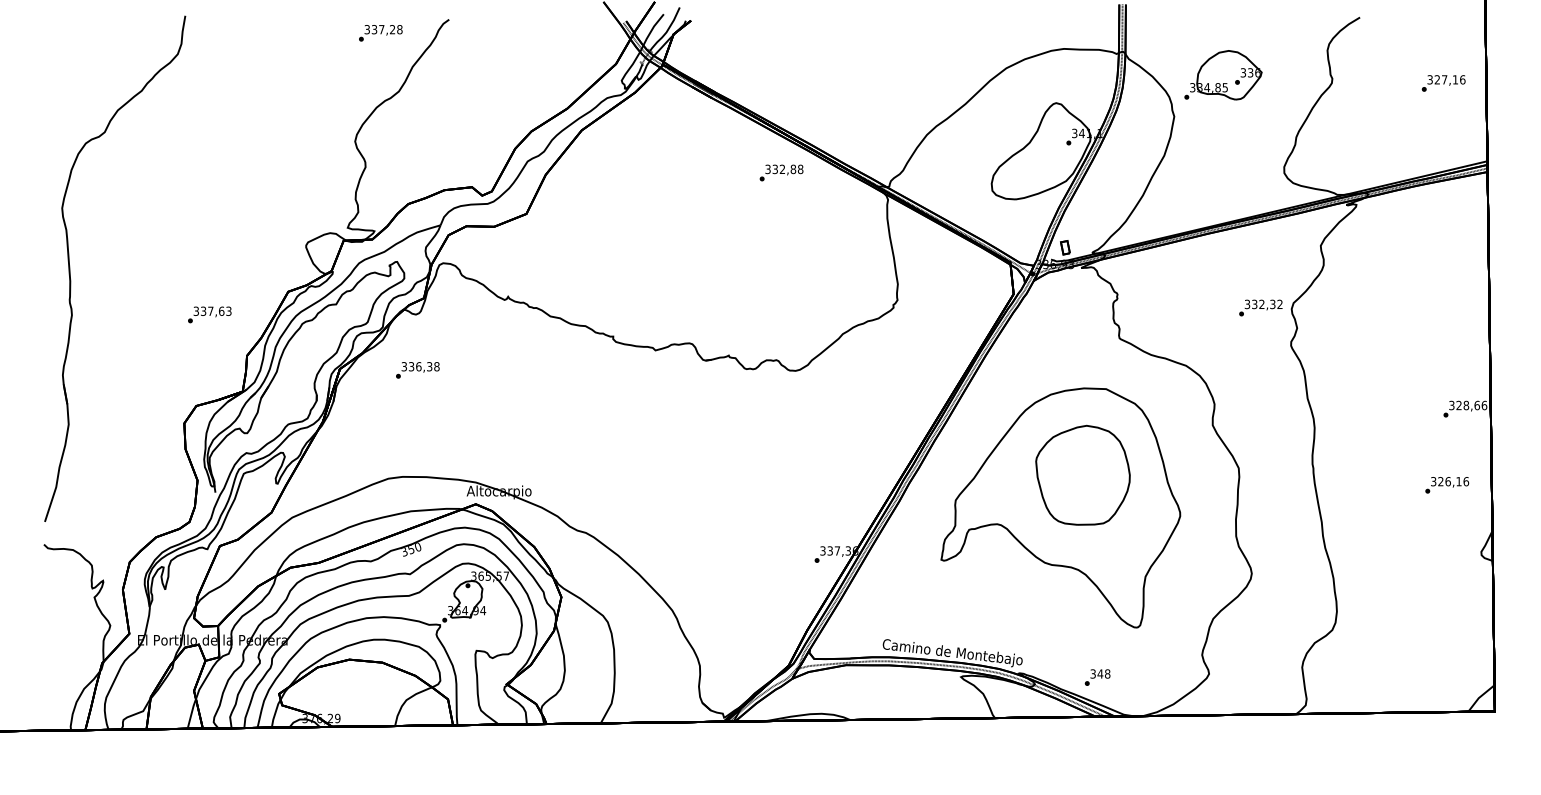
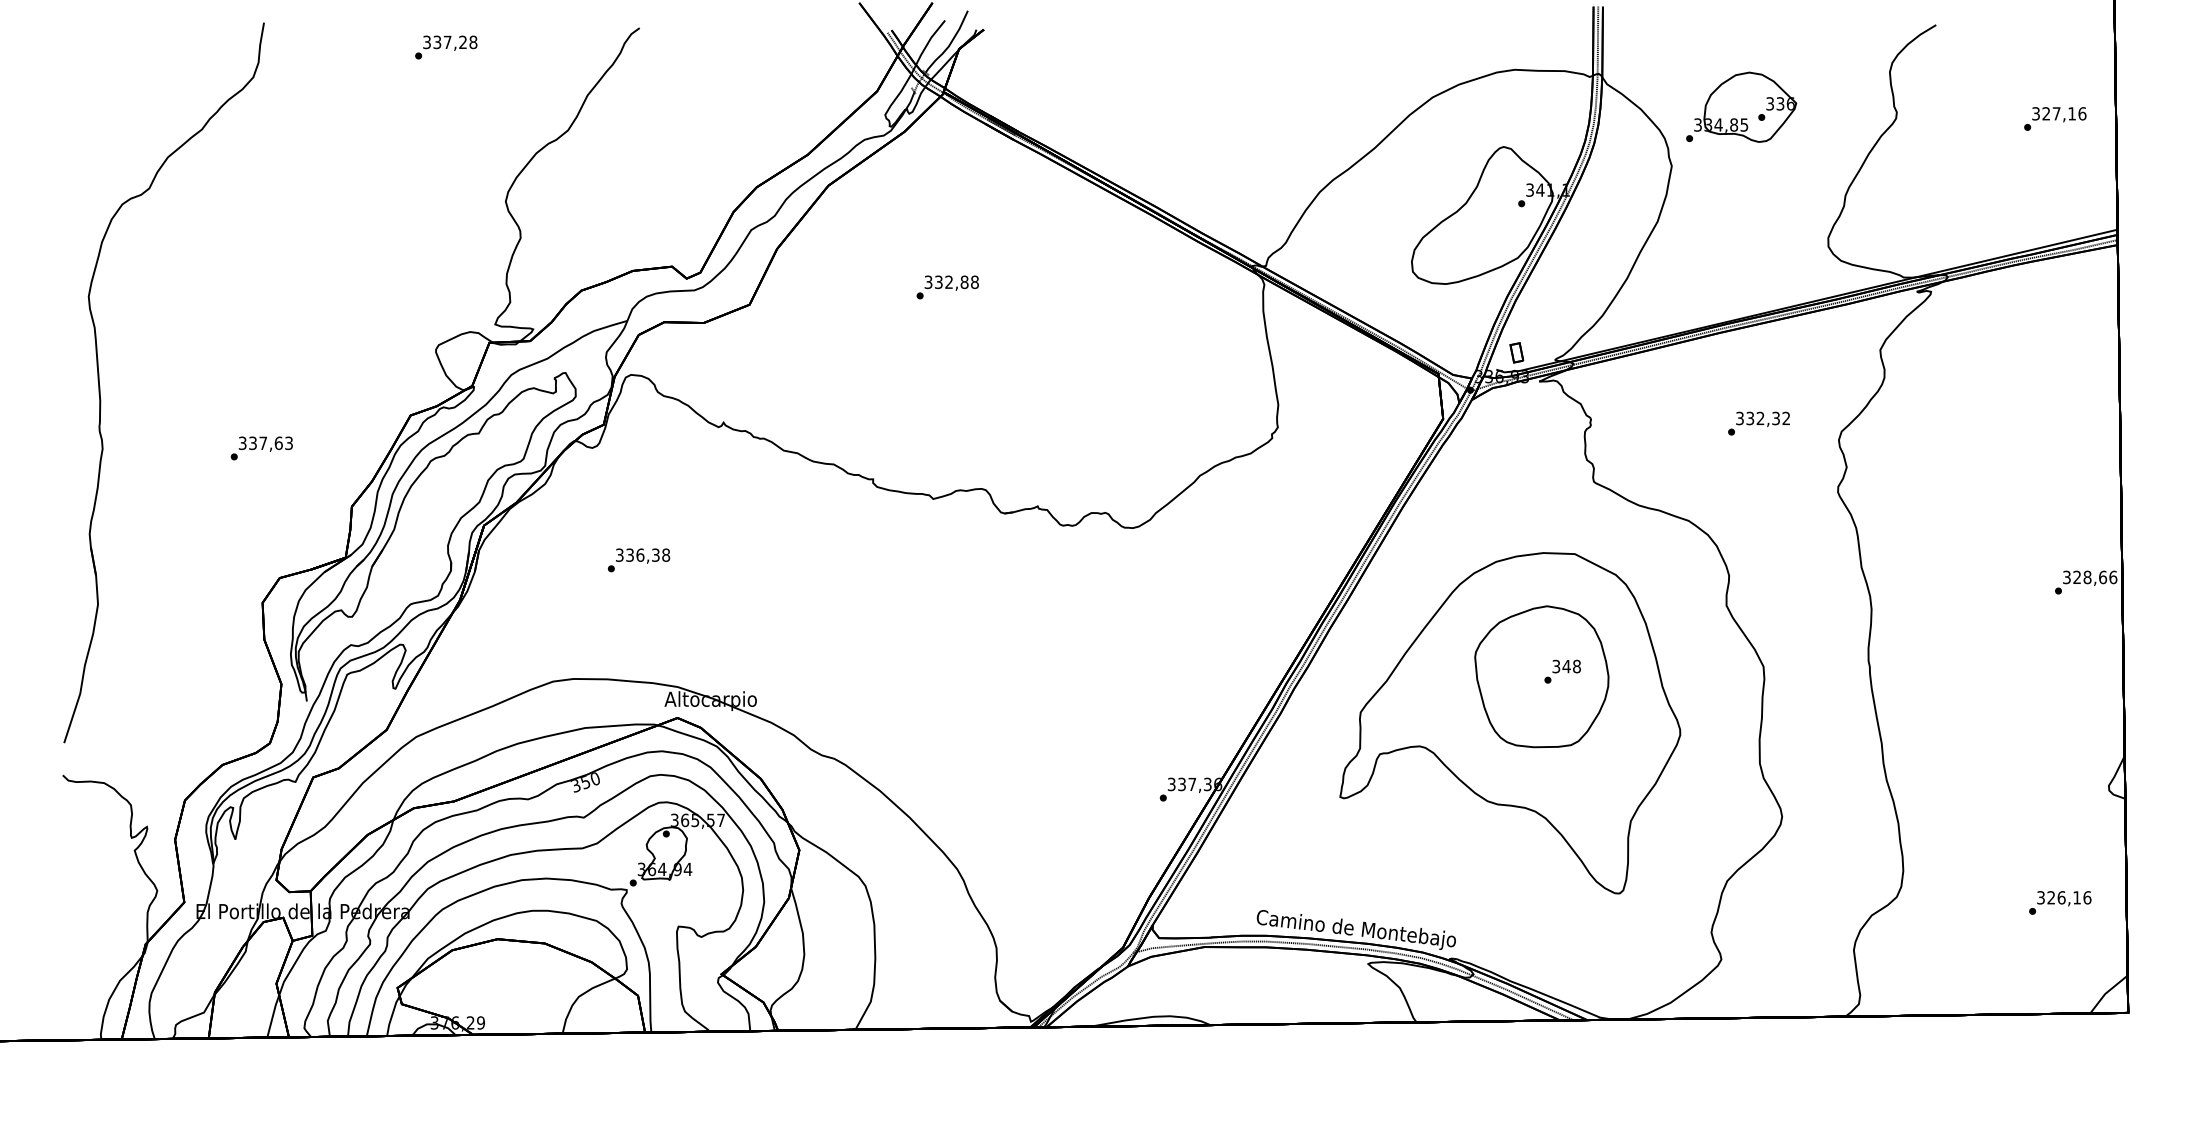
text: (380, 33) -> (446, 47), moved
text: (781, 173) -> (947, 287), moved
text: (1260, 307) -> (1758, 423), moved
text: (209, 314) -> (261, 448), moved
text: (417, 370) -> (638, 560), moved
text: (1447, 484) -> (2060, 902), moved
text: (1097, 677) -> (1562, 671), moved

